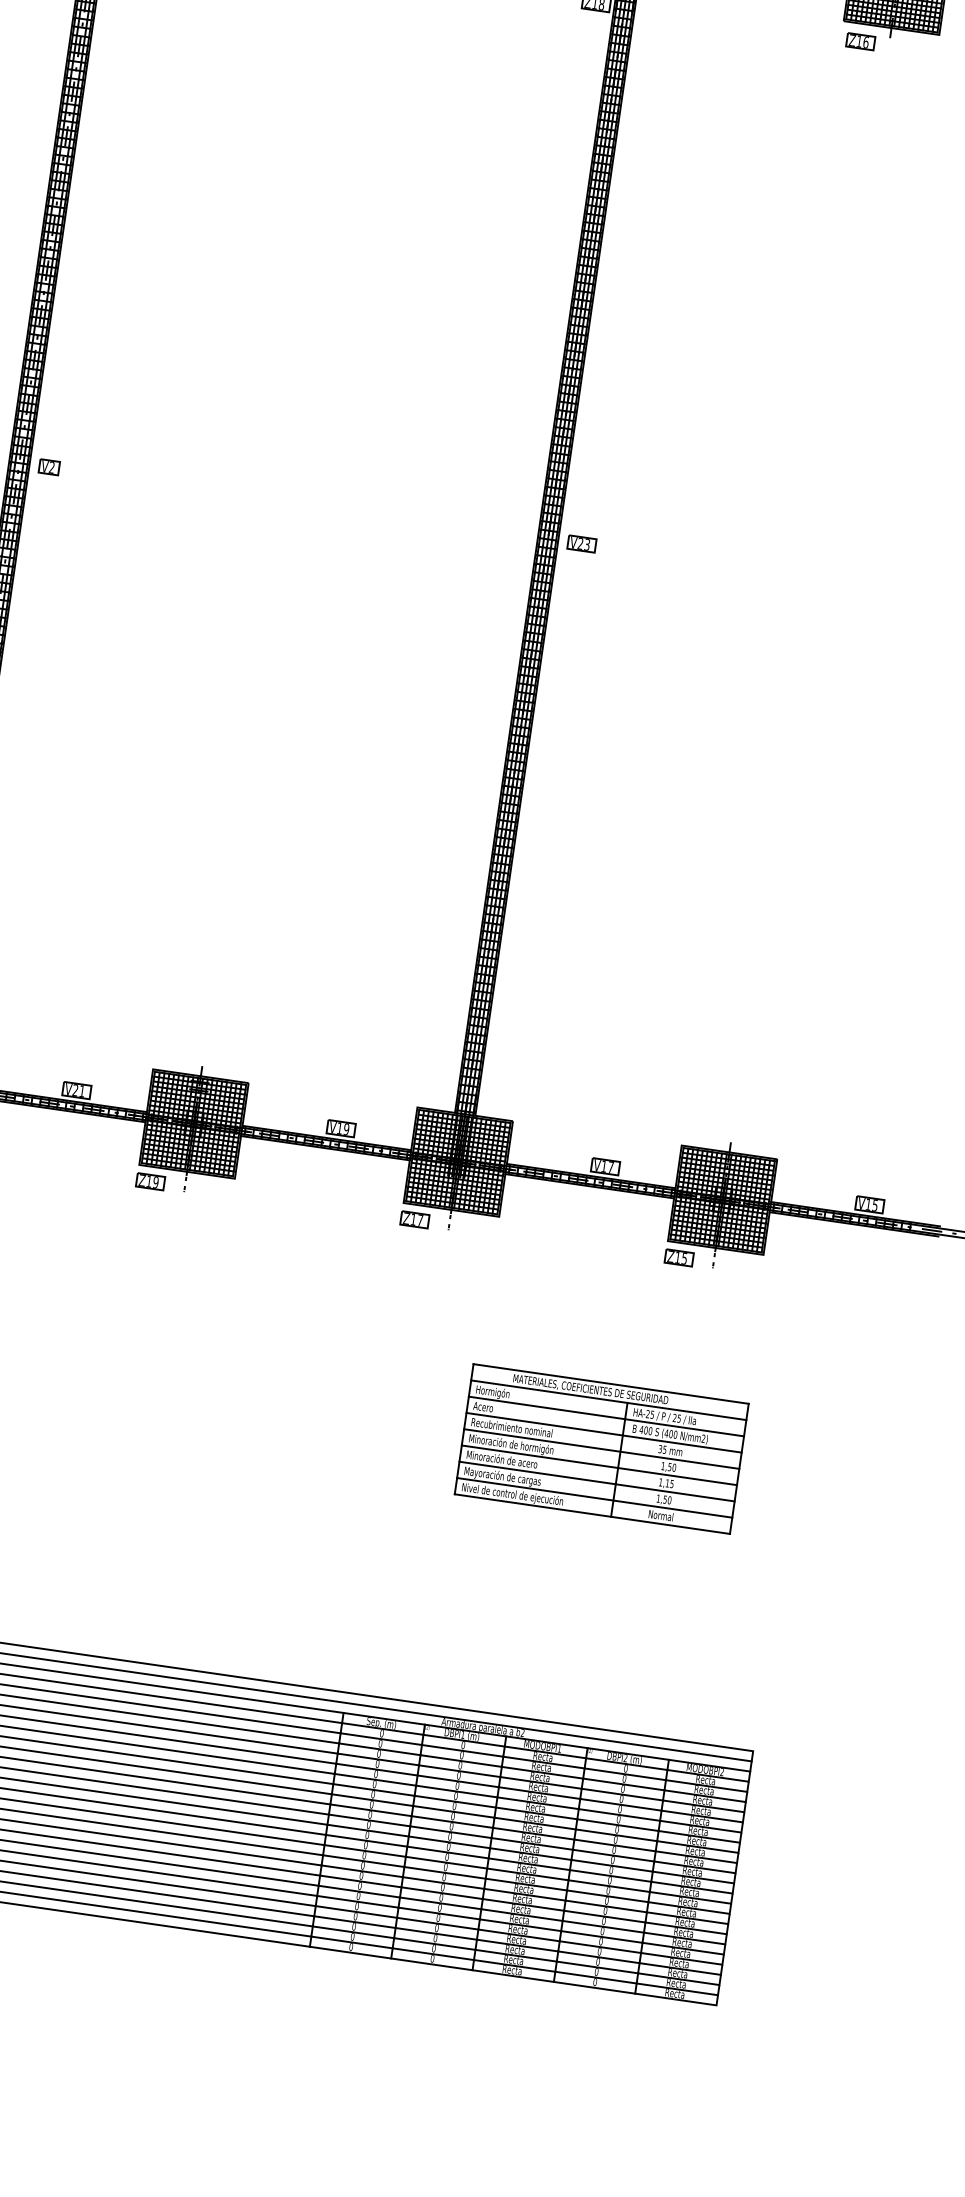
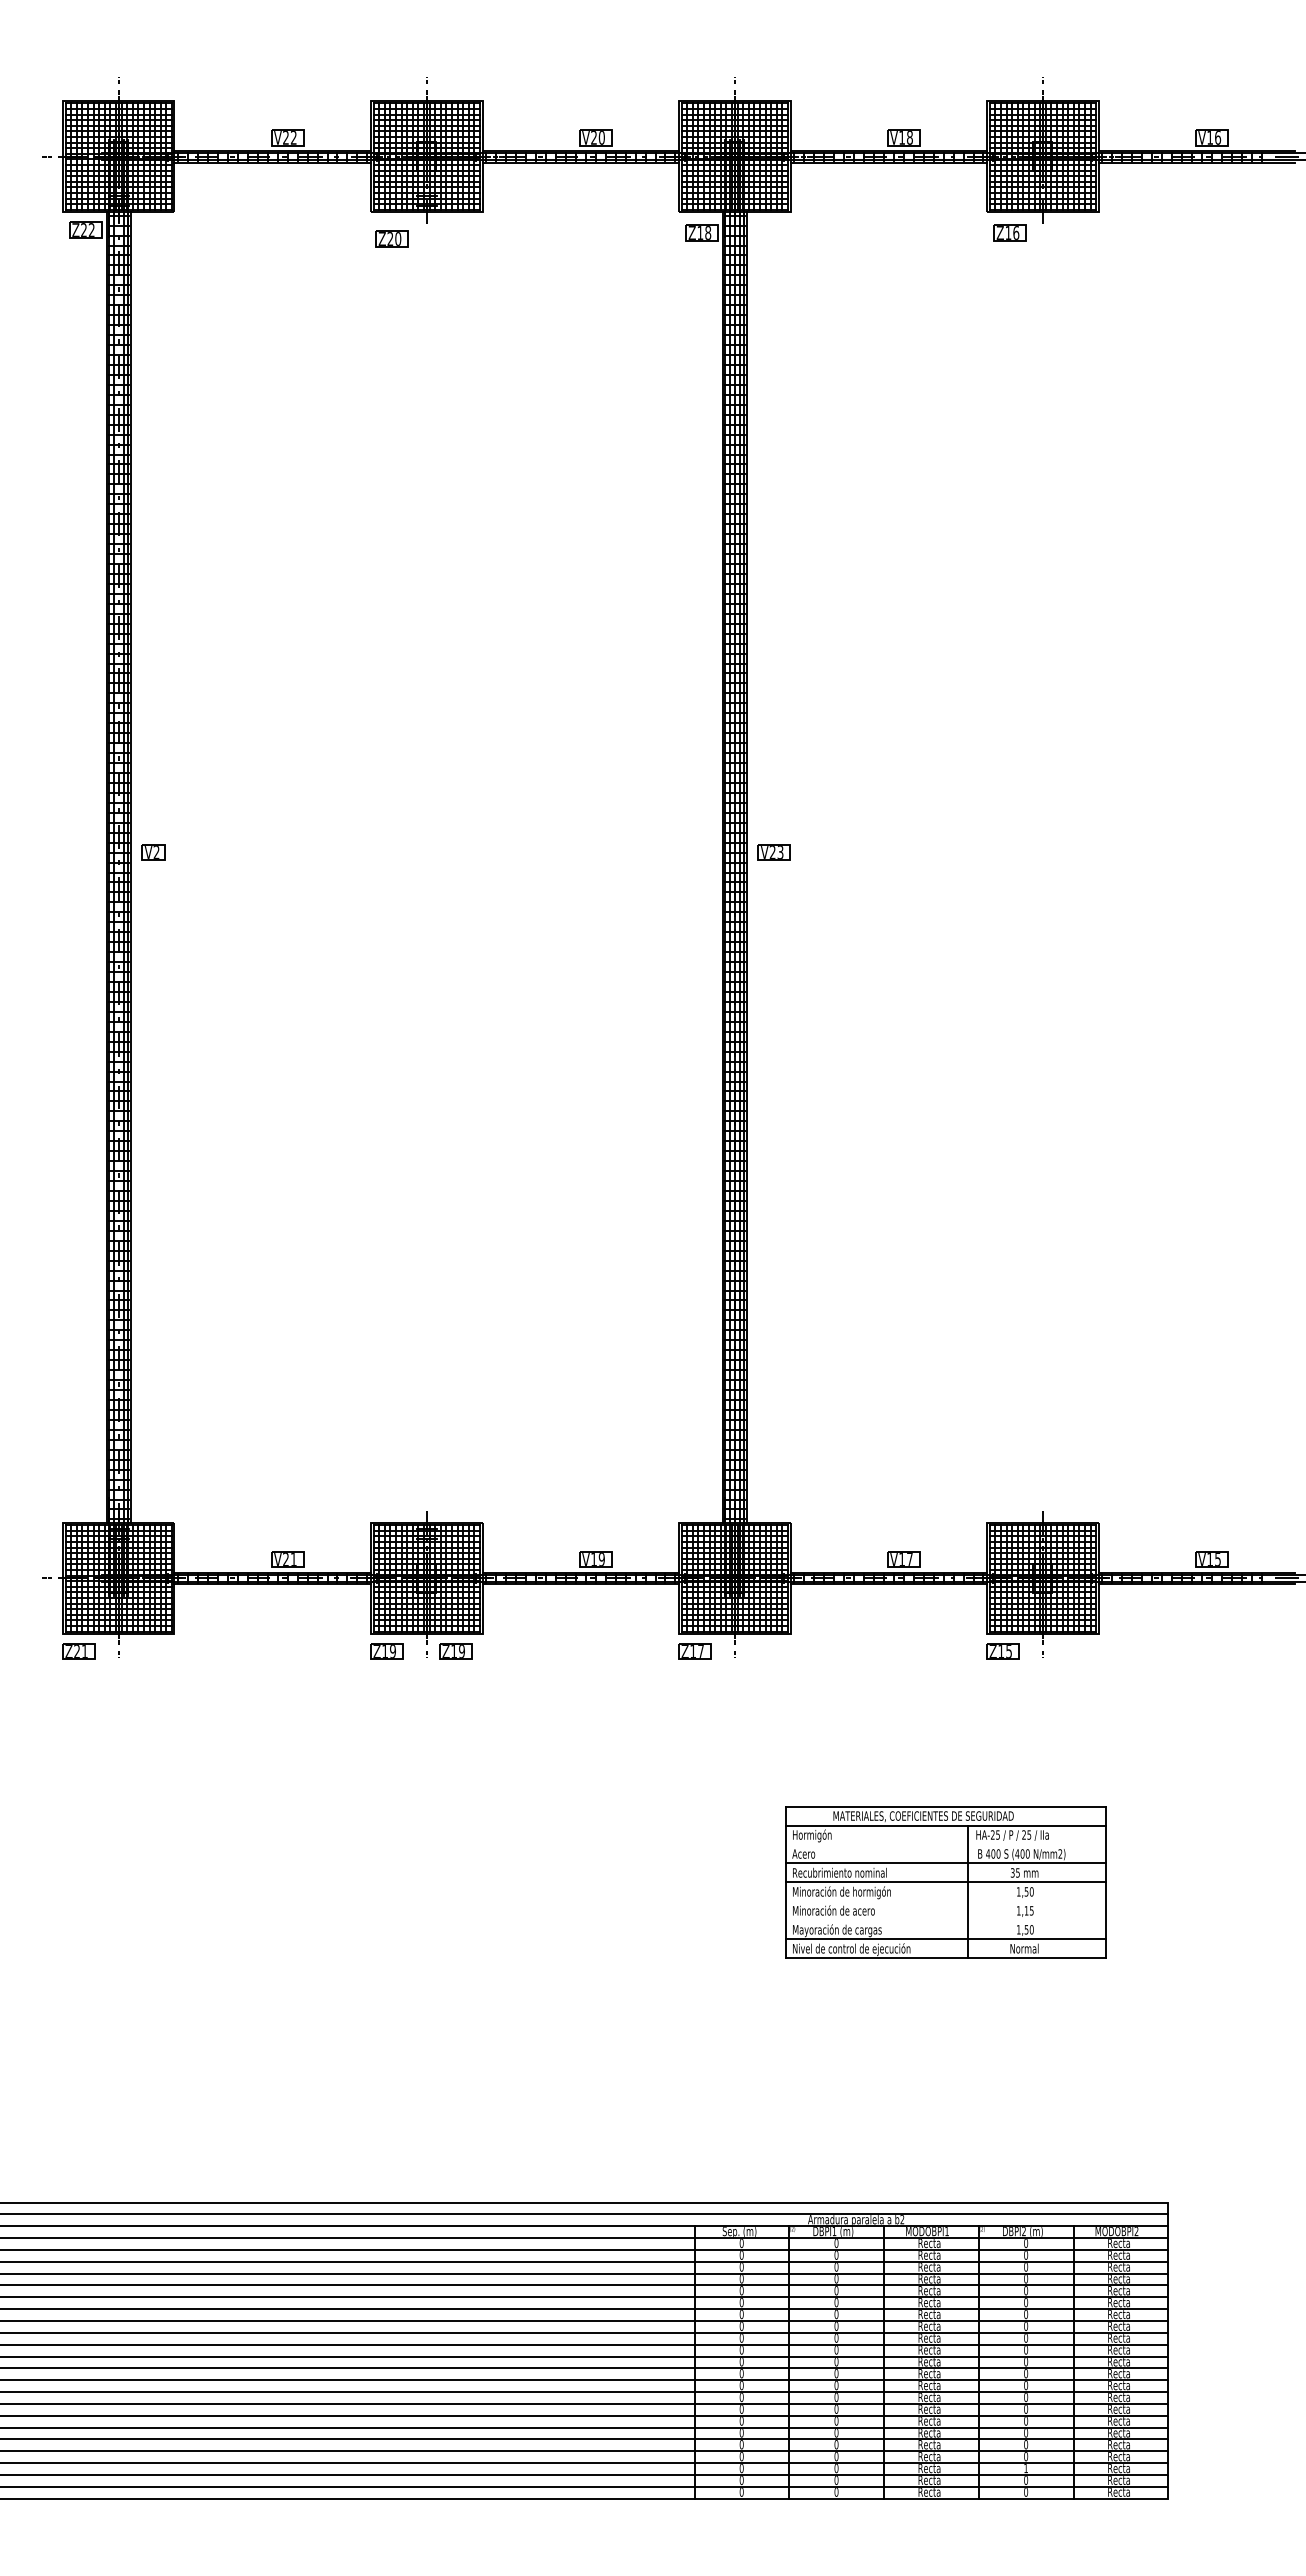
part: (209, 1190) -> (455, 1651), added
line: (606, 1416) -> (945, 1844), removed
line: (599, 1465) -> (945, 1901), removed
line: (596, 1481) -> (945, 1920), removed
text: (598, 1961) -> (1026, 2468), 0 -> 1

